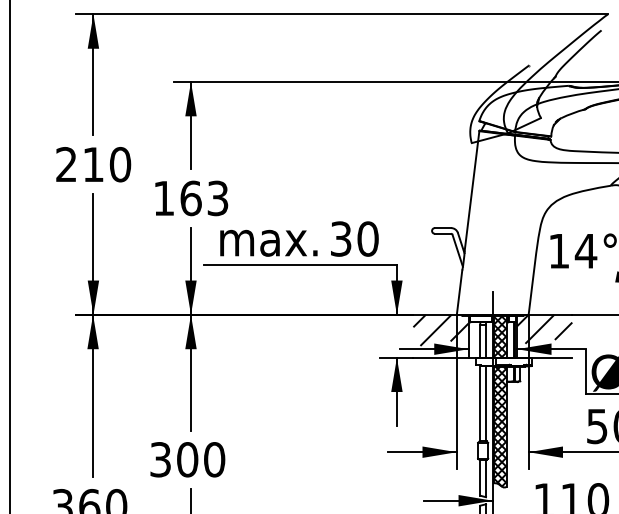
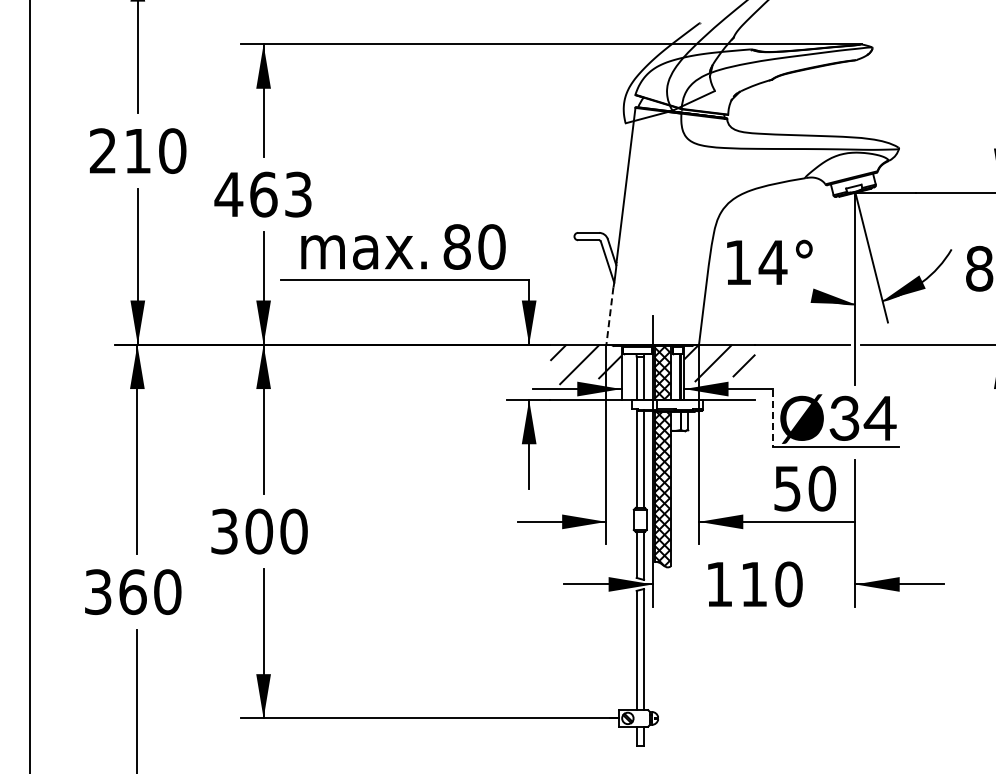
text: (163, 198) -> (228, 194), 163 -> 463
text: (340, 238) -> (456, 246), 30 -> 80
line: (459, 292) -> (609, 316), solid -> dashed
line: (585, 372) -> (772, 418), solid -> dashed

